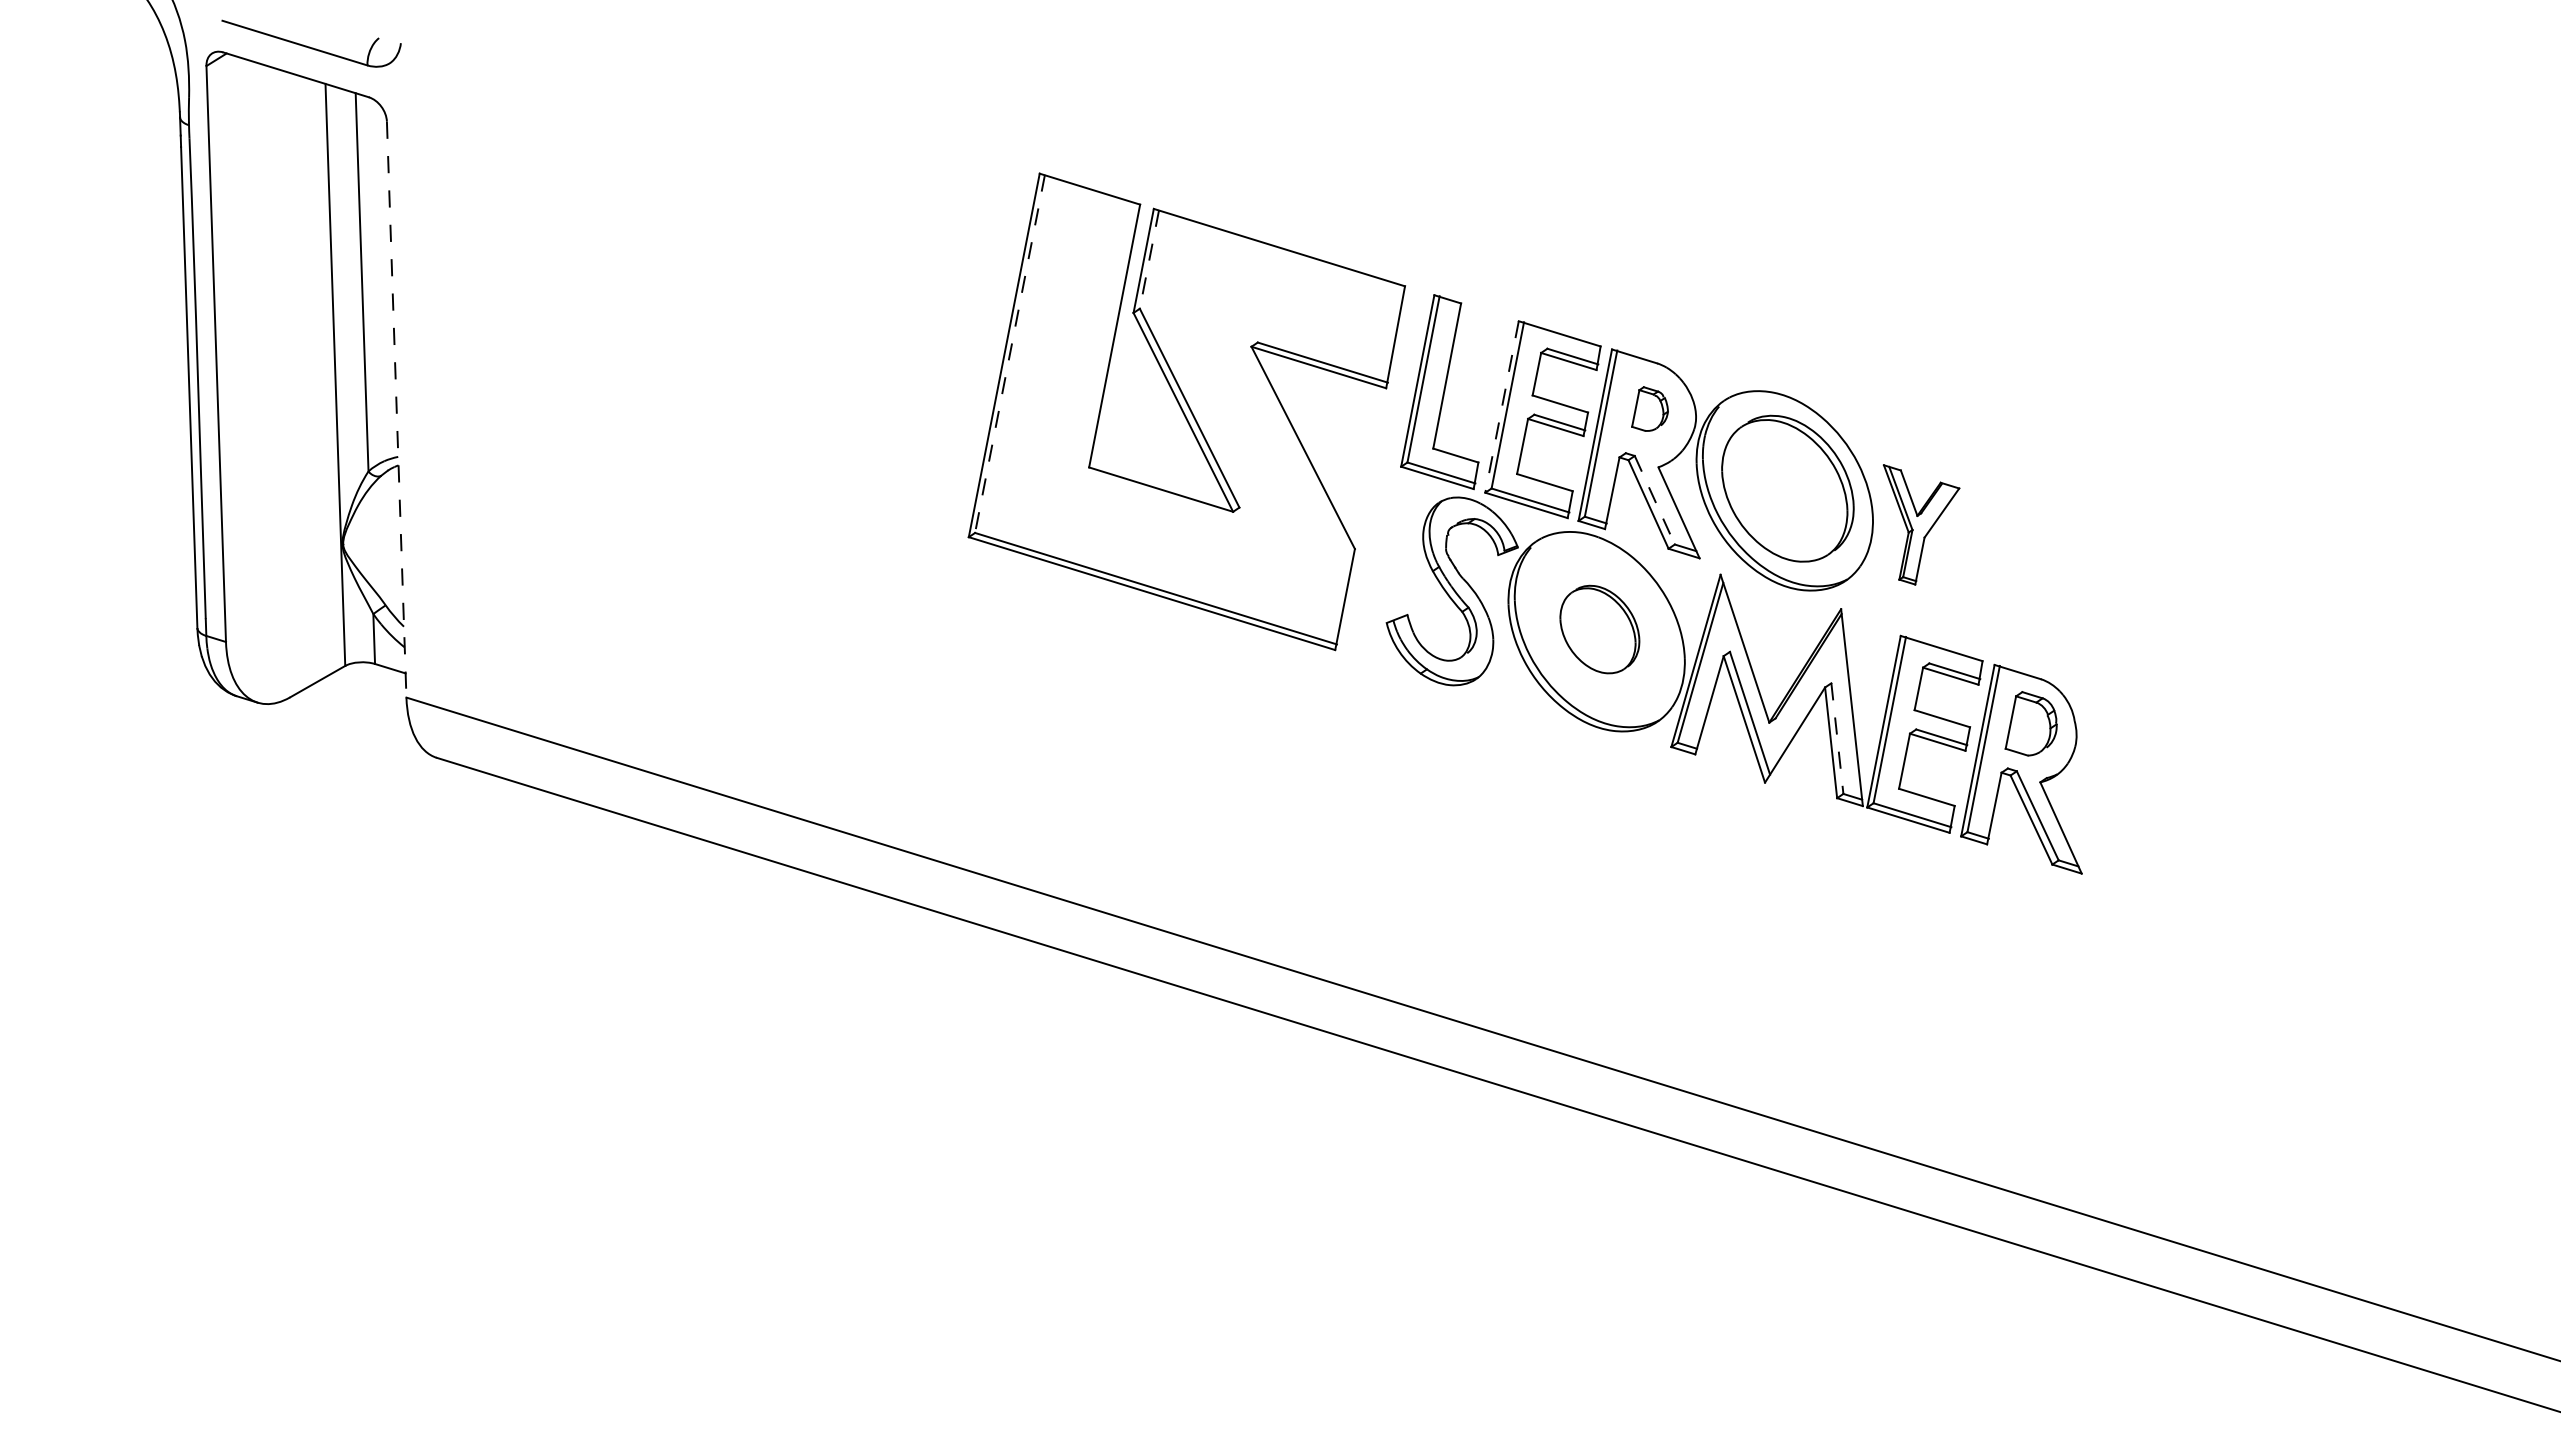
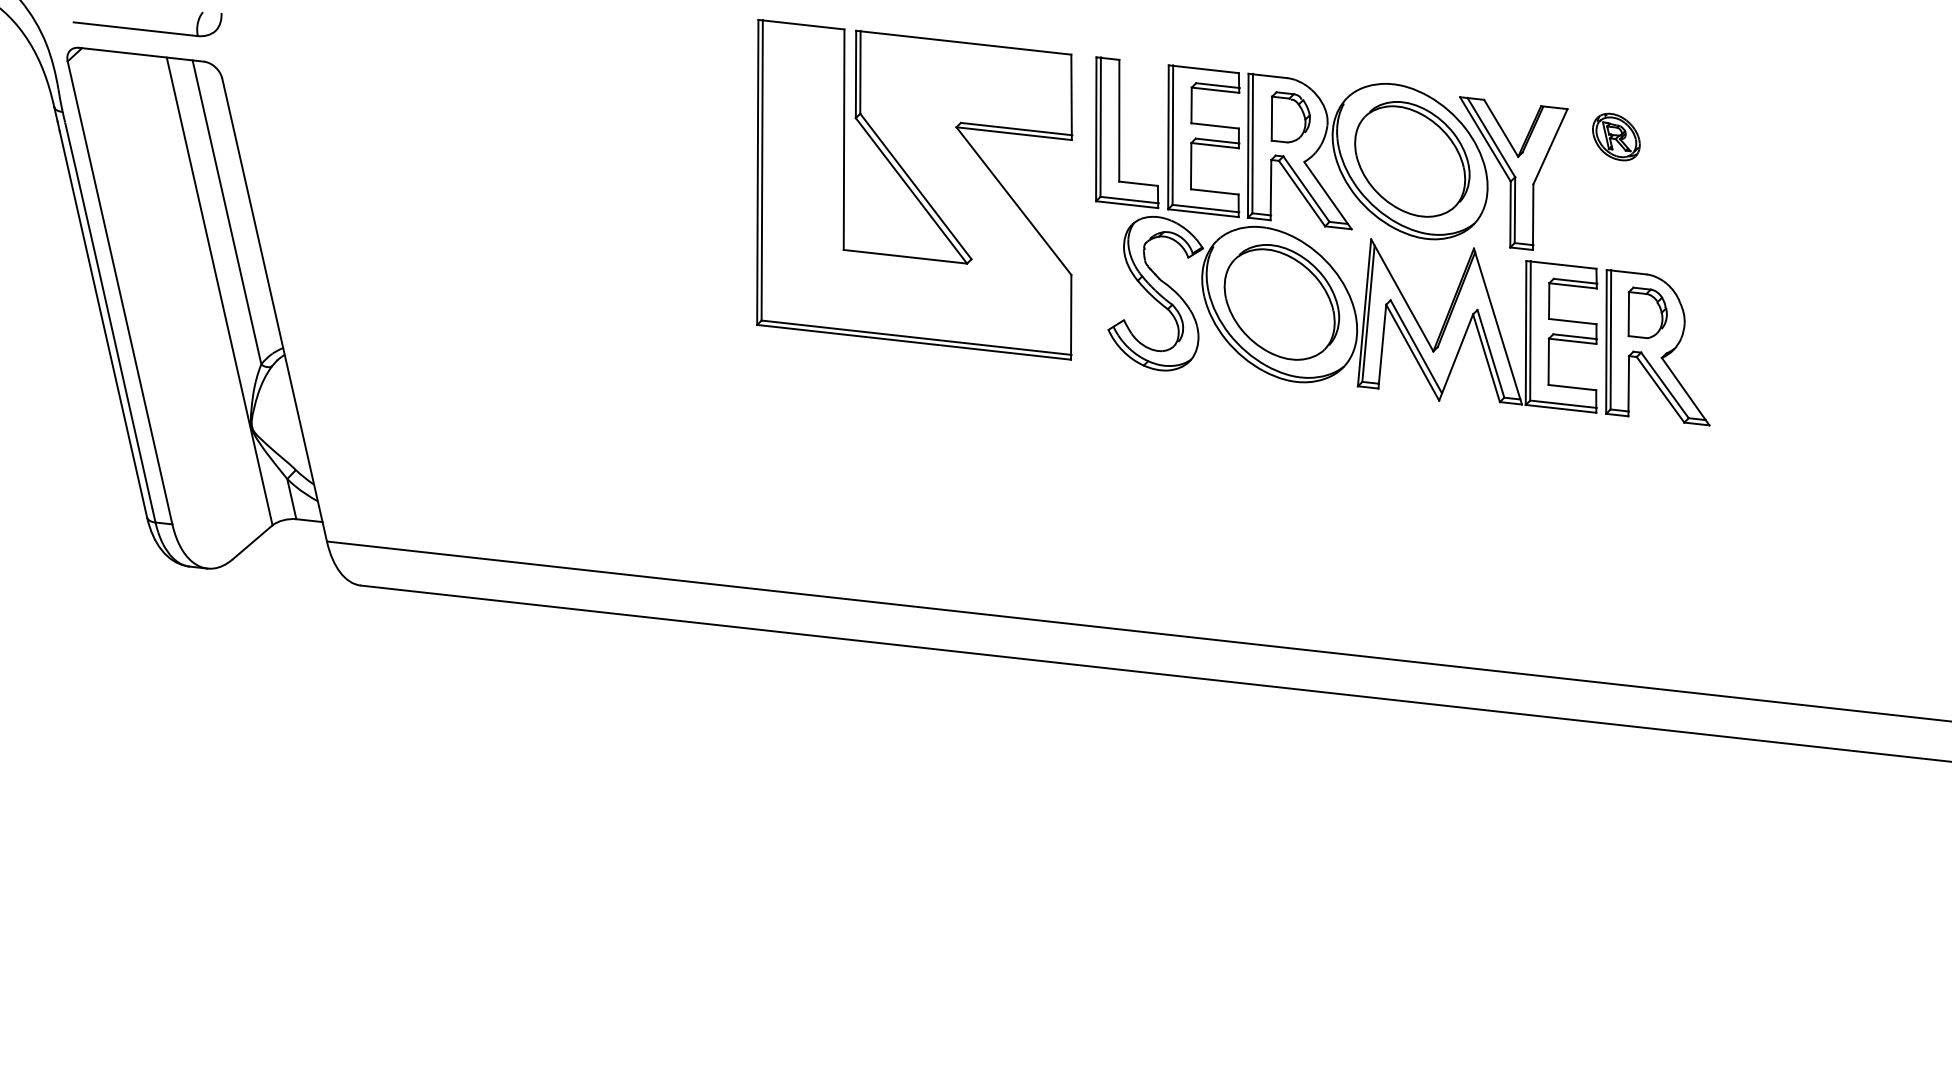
line: (1149, 259) -> (860, 72), dashed -> solid
line: (1010, 353) -> (762, 169), dashed -> solid
line: (1501, 407) -> (1168, 137), dashed -> solid
part: (1649, 408) -> (1287, 115), size x1.43
line: (396, 410) -> (274, 310), dashed -> solid
line: (1654, 500) -> (1306, 189), dashed -> solid
part: (2035, 508) -> (1615, 137), added
part: (1921, 524) -> (1525, 167), size x1.67
part: (1599, 629) -> (1281, 302), size x1.67
line: (1837, 738) -> (1491, 353), dashed -> solid

